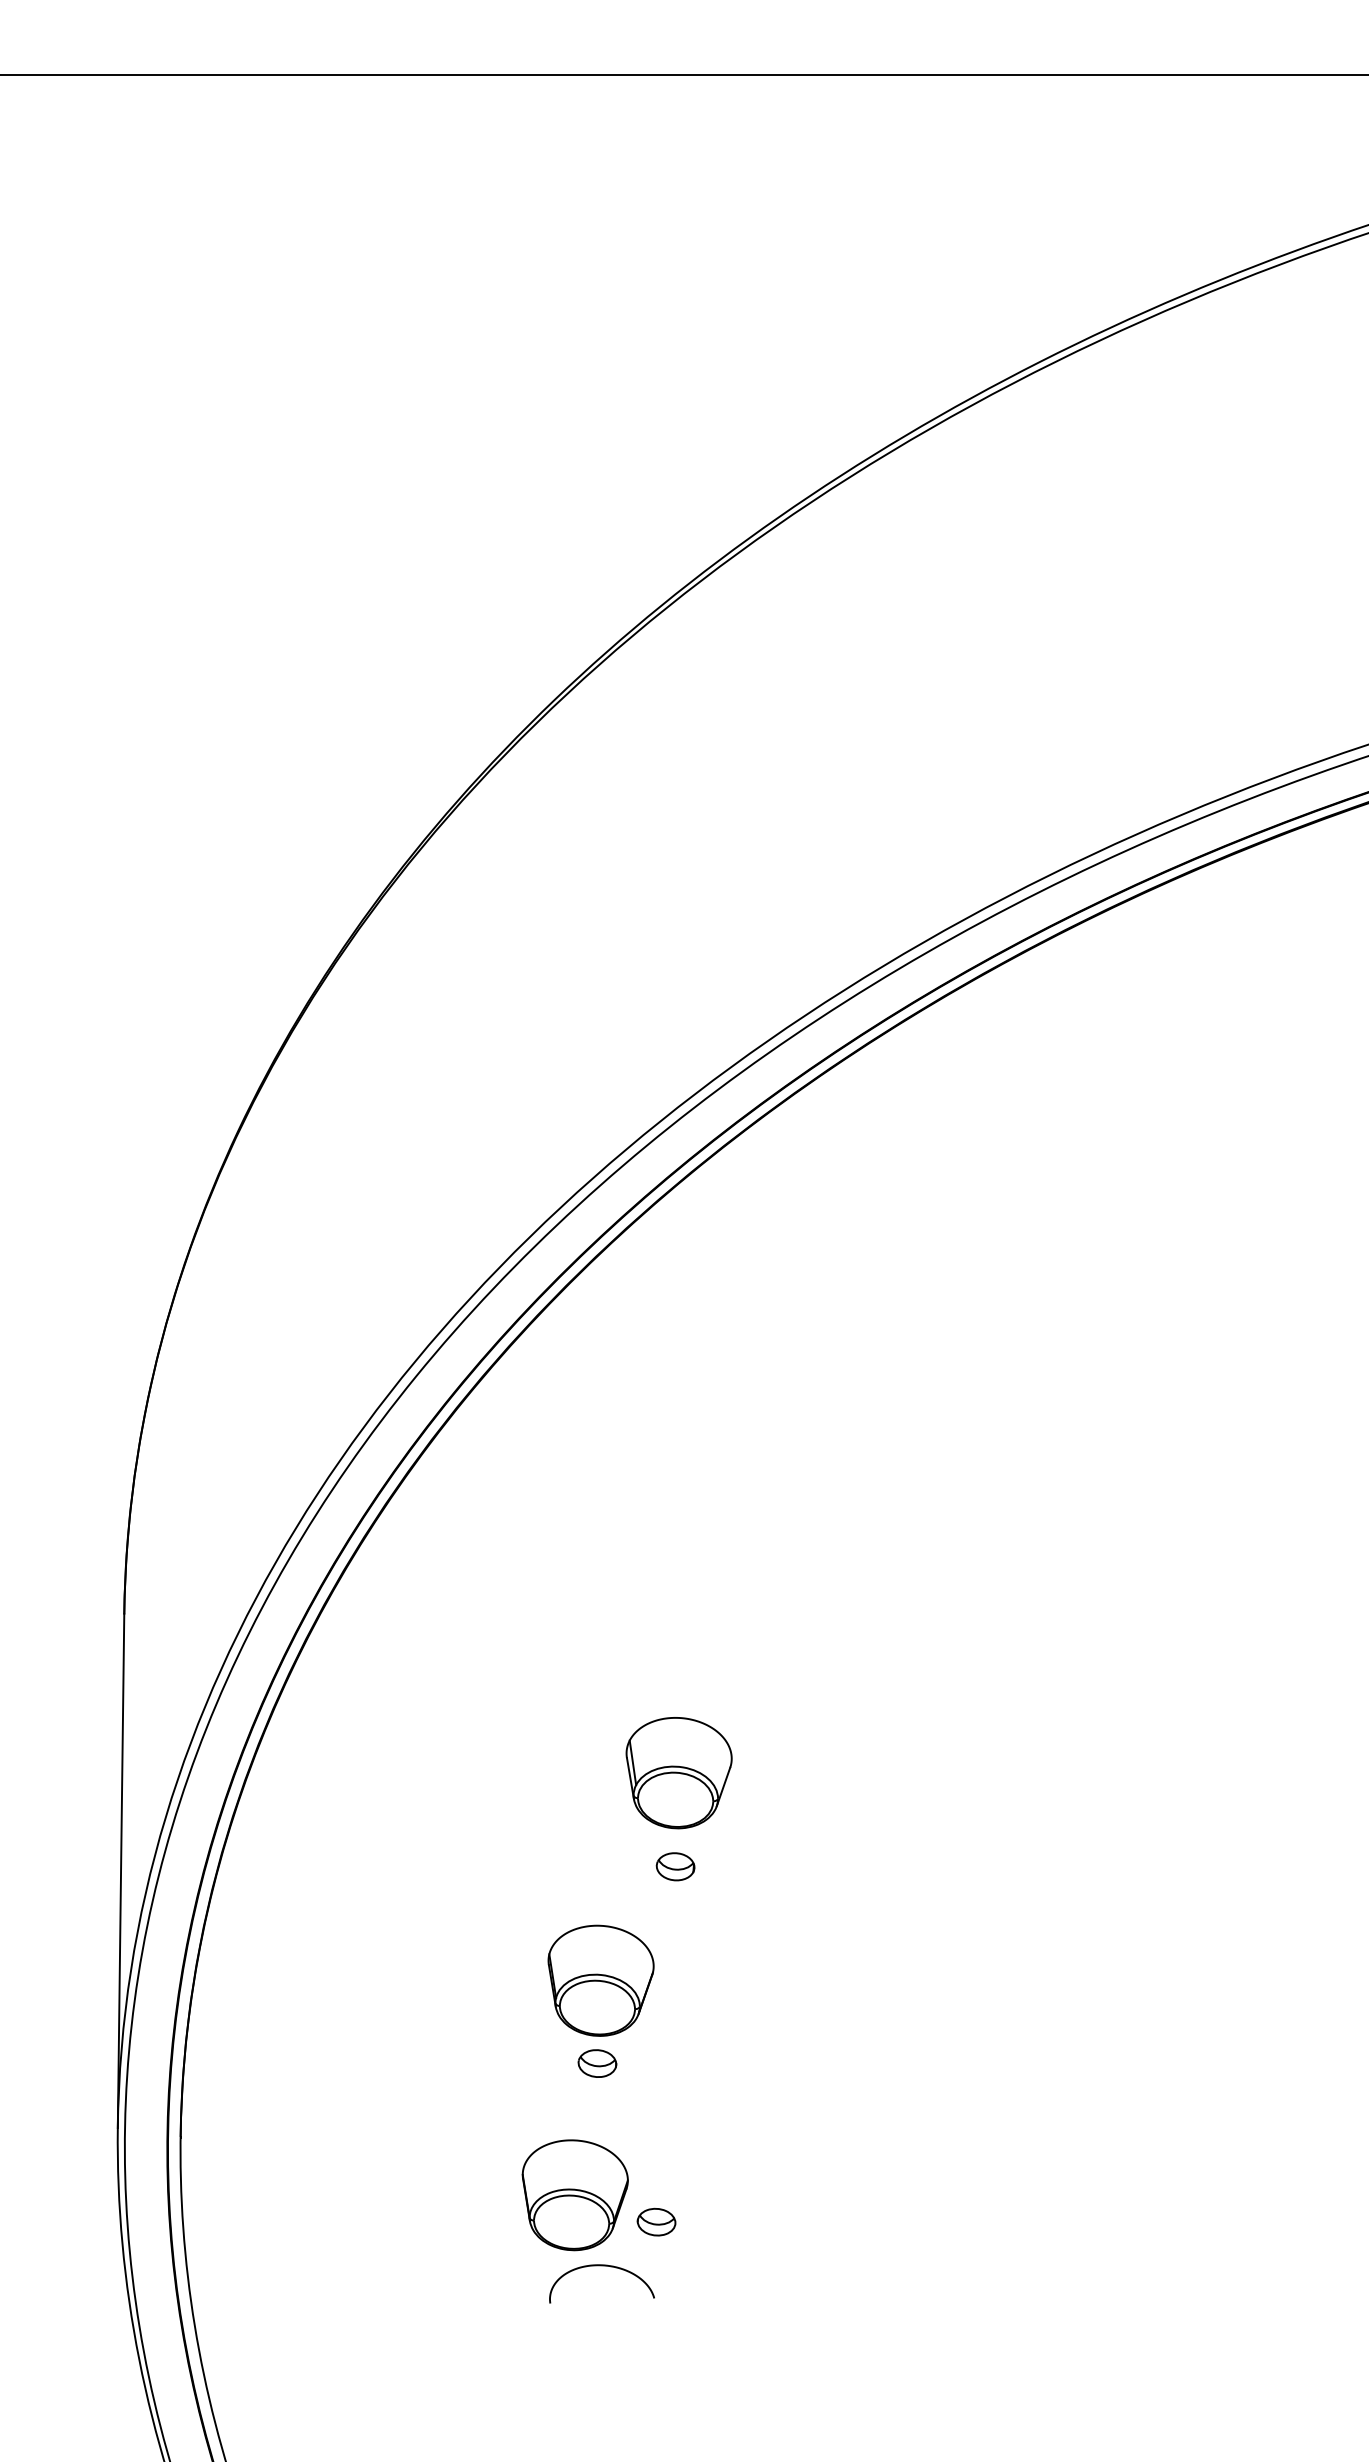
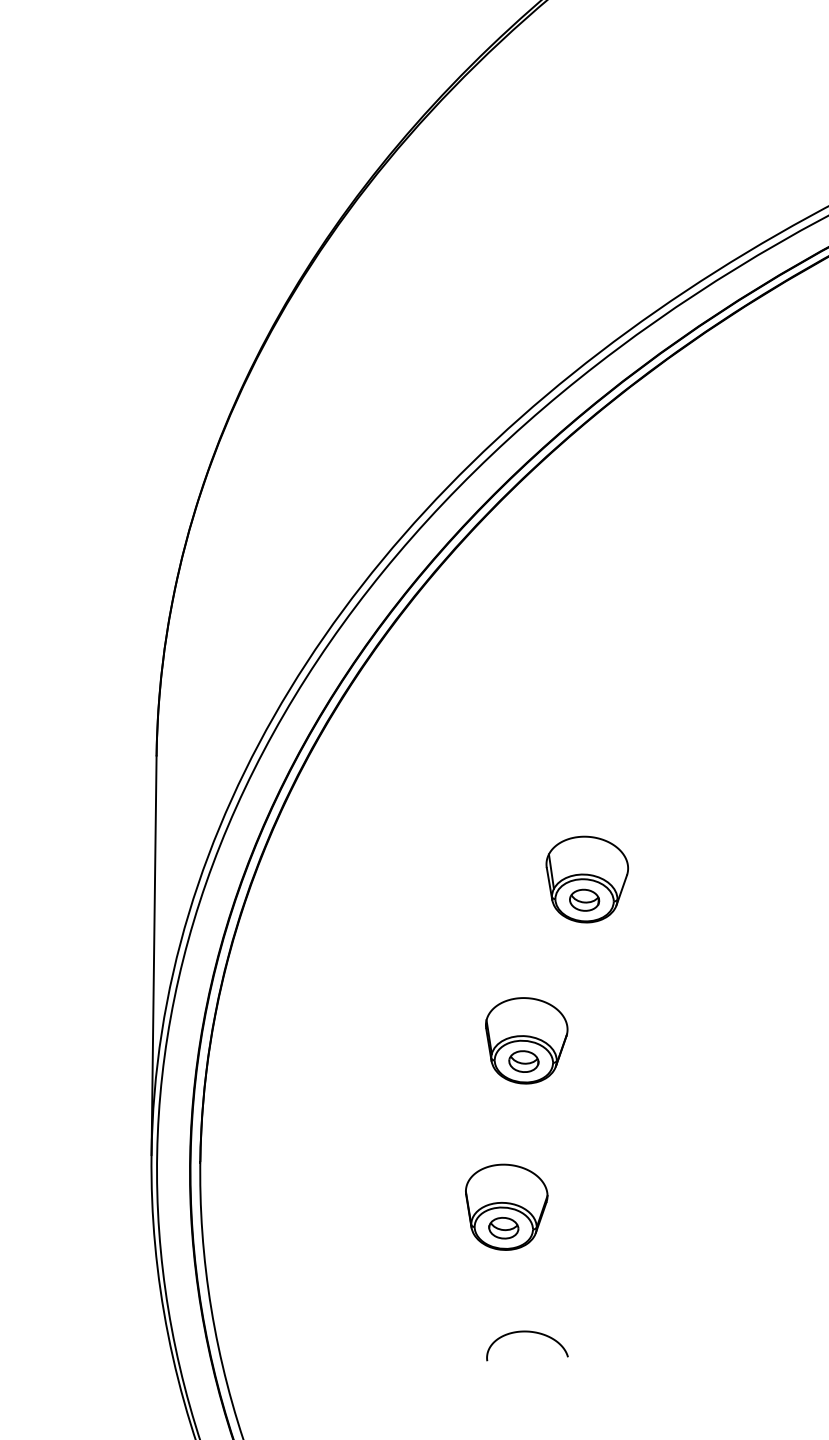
part: (675, 1866) -> (584, 900), moved
part: (597, 2063) -> (523, 1061), moved
part: (656, 2221) -> (503, 1227), moved
curve: (601, 2266) -> (527, 1332), moved

